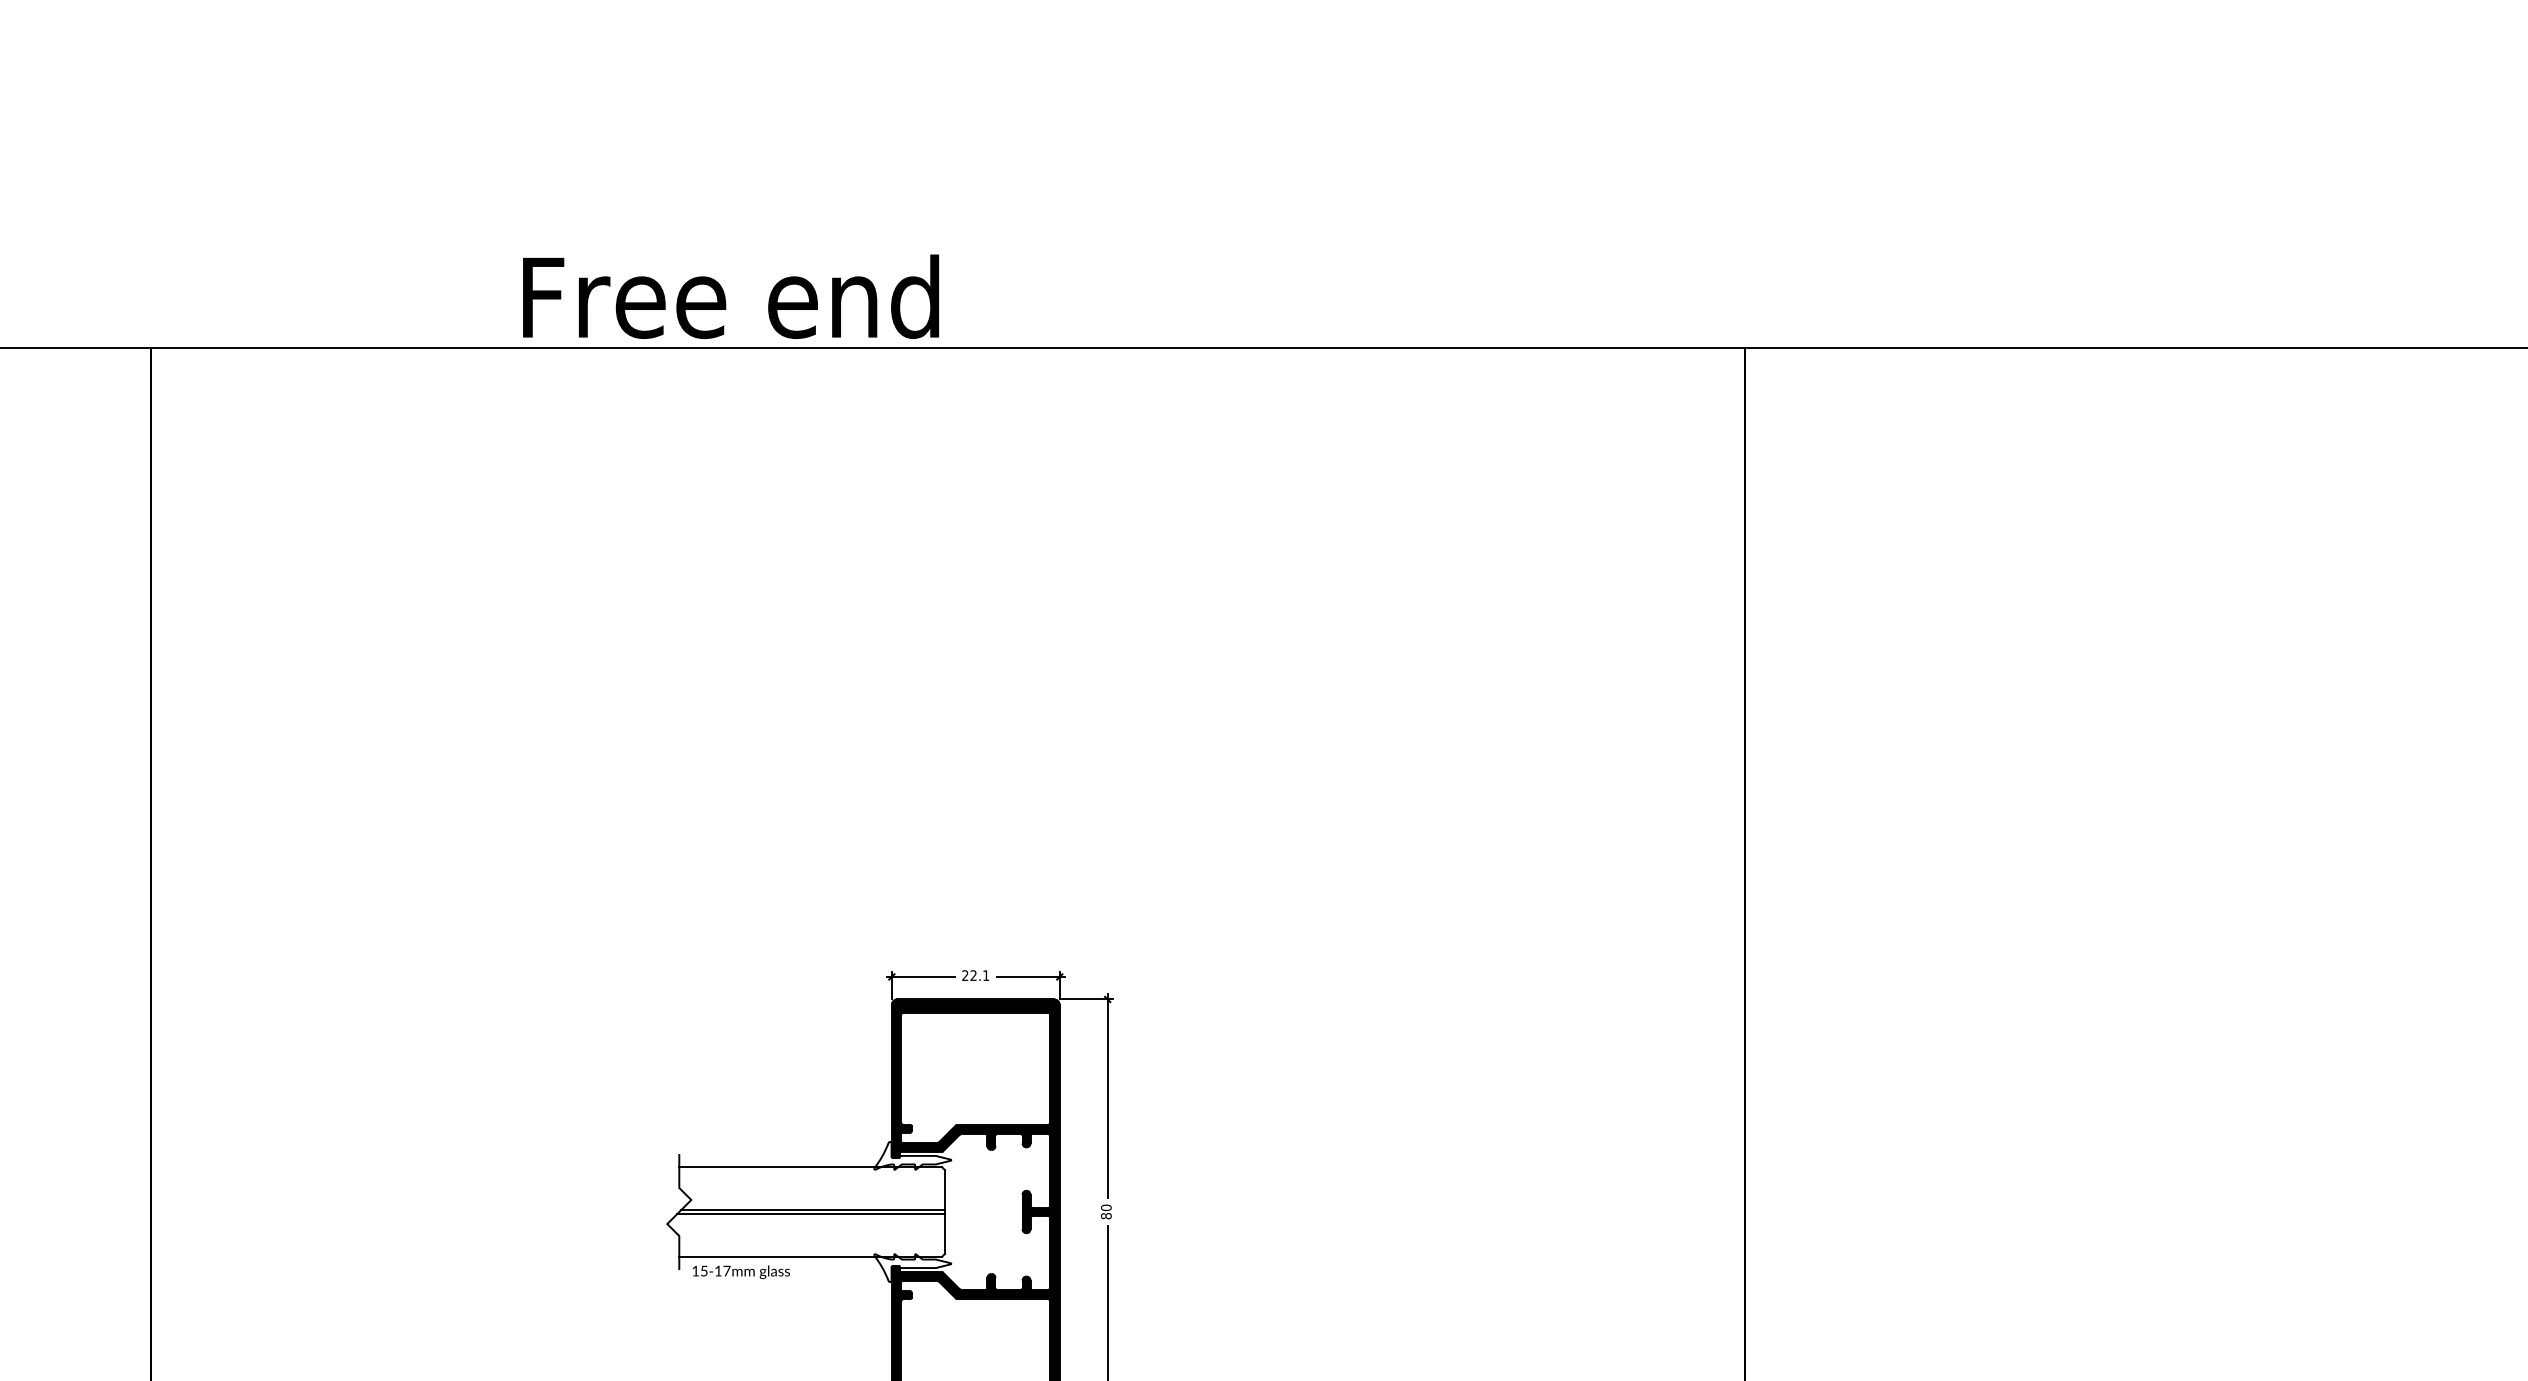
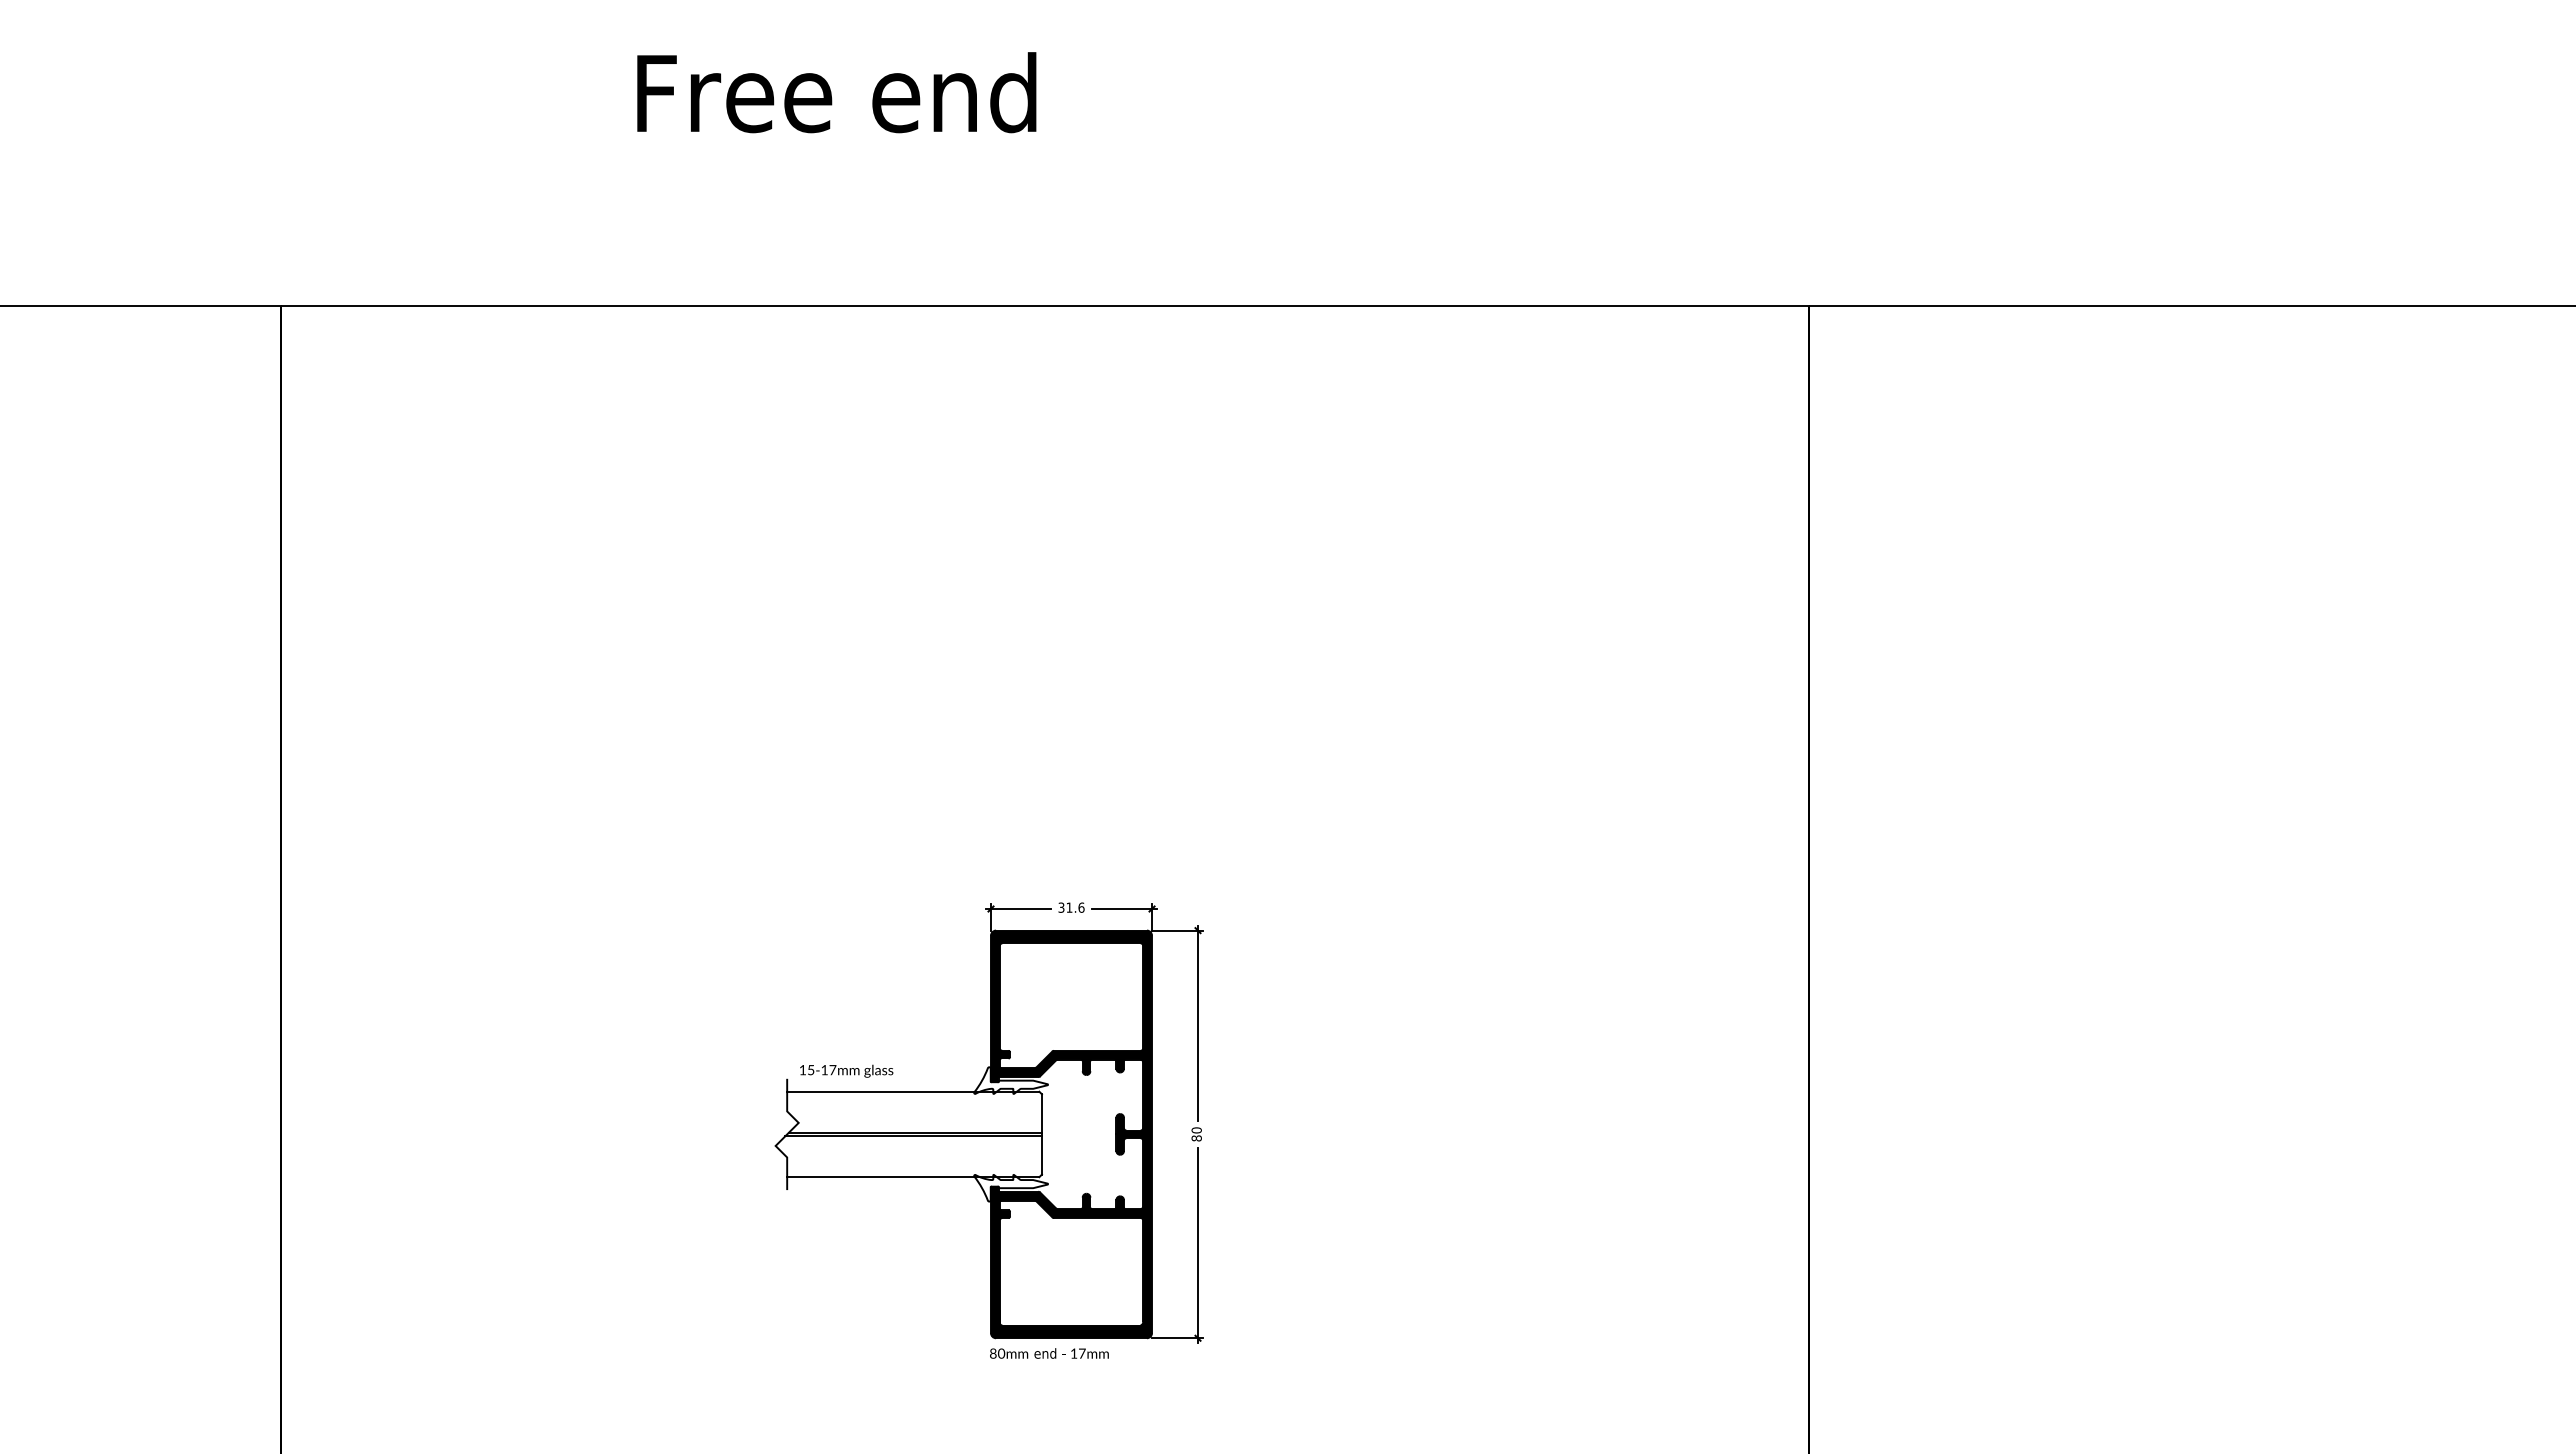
text: (730, 296) -> (836, 92), moved
text: (975, 975) -> (1071, 907), 22.1 -> 31.6
text: (741, 1271) -> (846, 1070), moved

